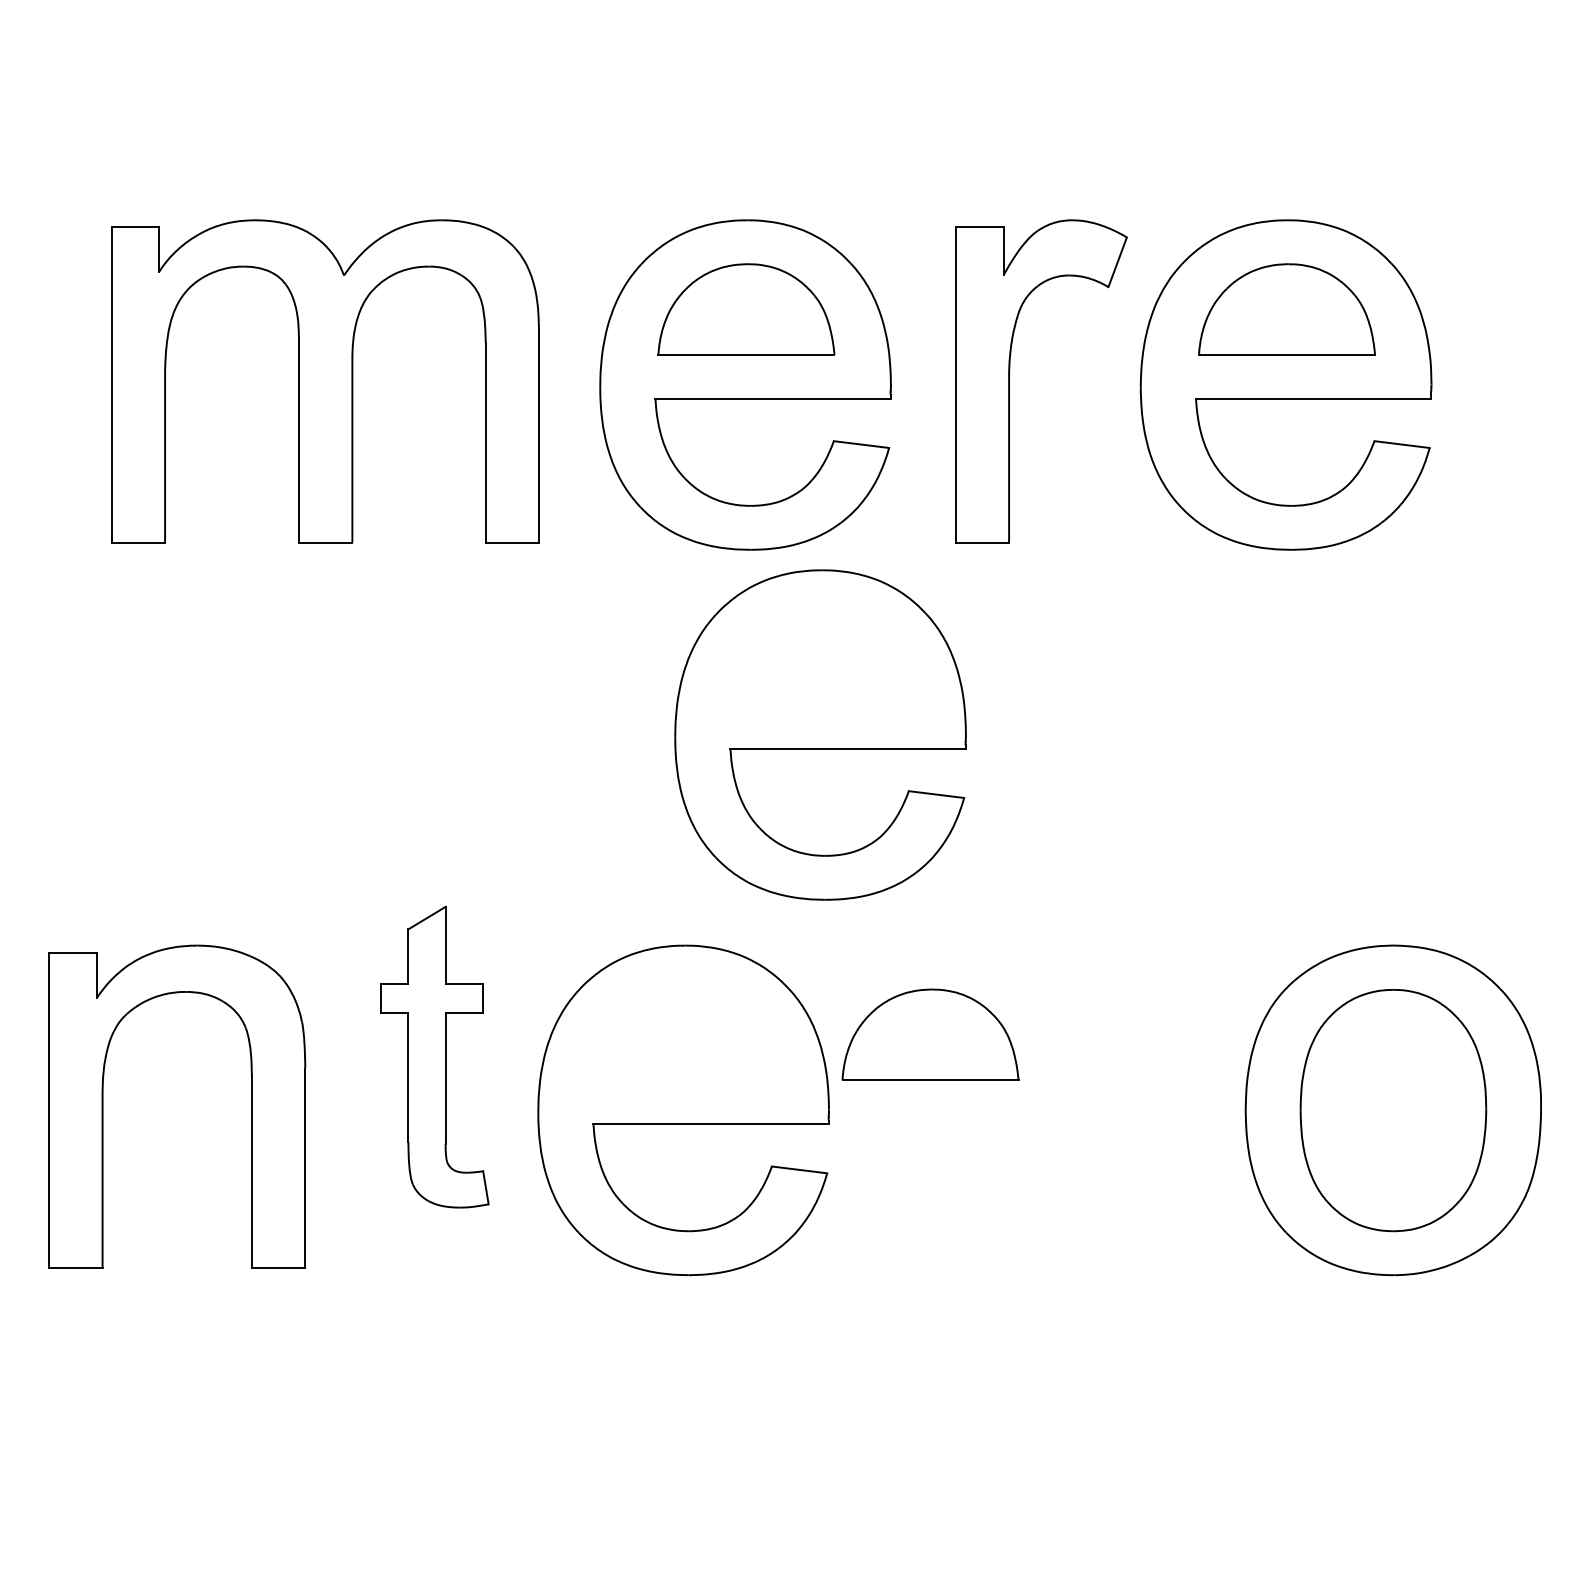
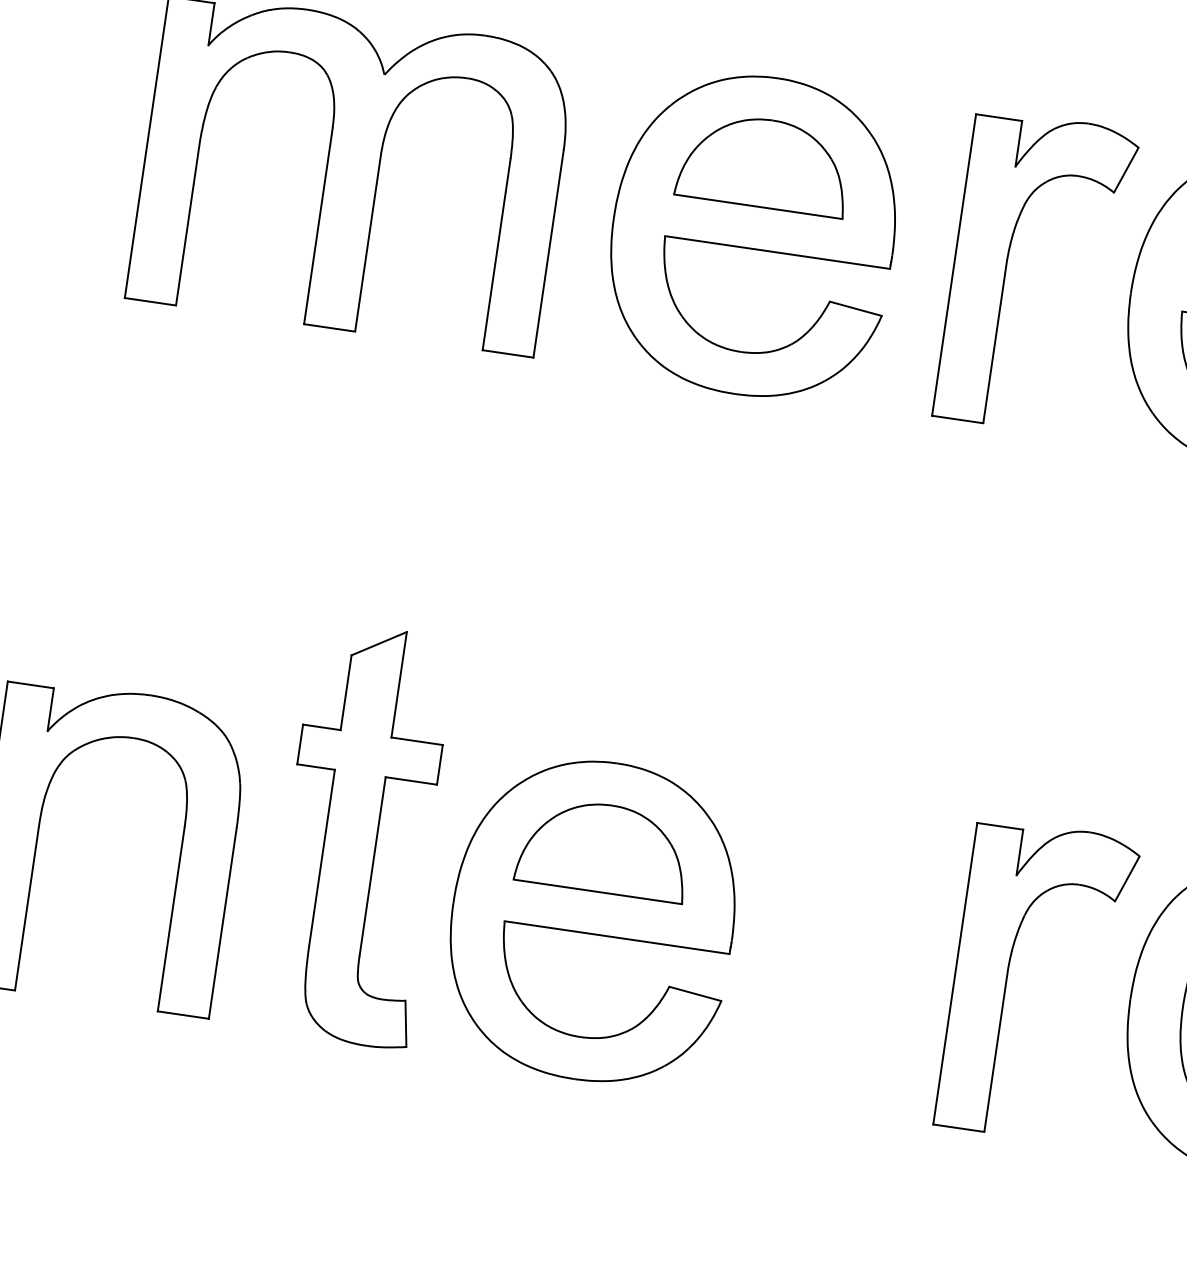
part: (820, 734) -> (776, 580), removed
part: (930, 1034) -> (604, 848), moved
part: (434, 1056) -> (362, 834), size x1.43
part: (1116, 1106) -> (1007, 977), added

